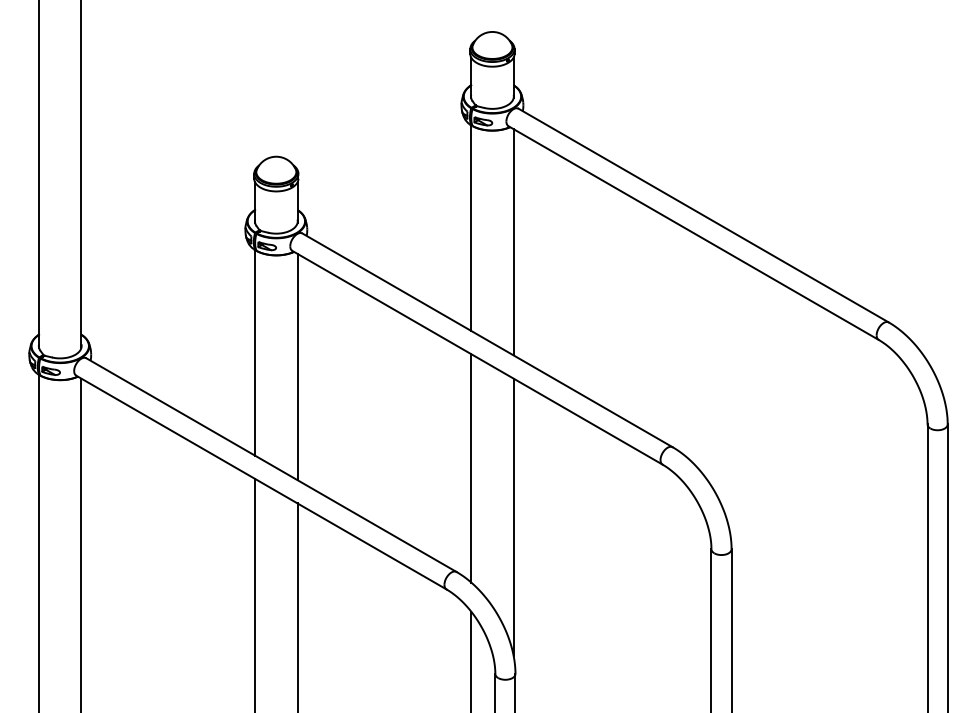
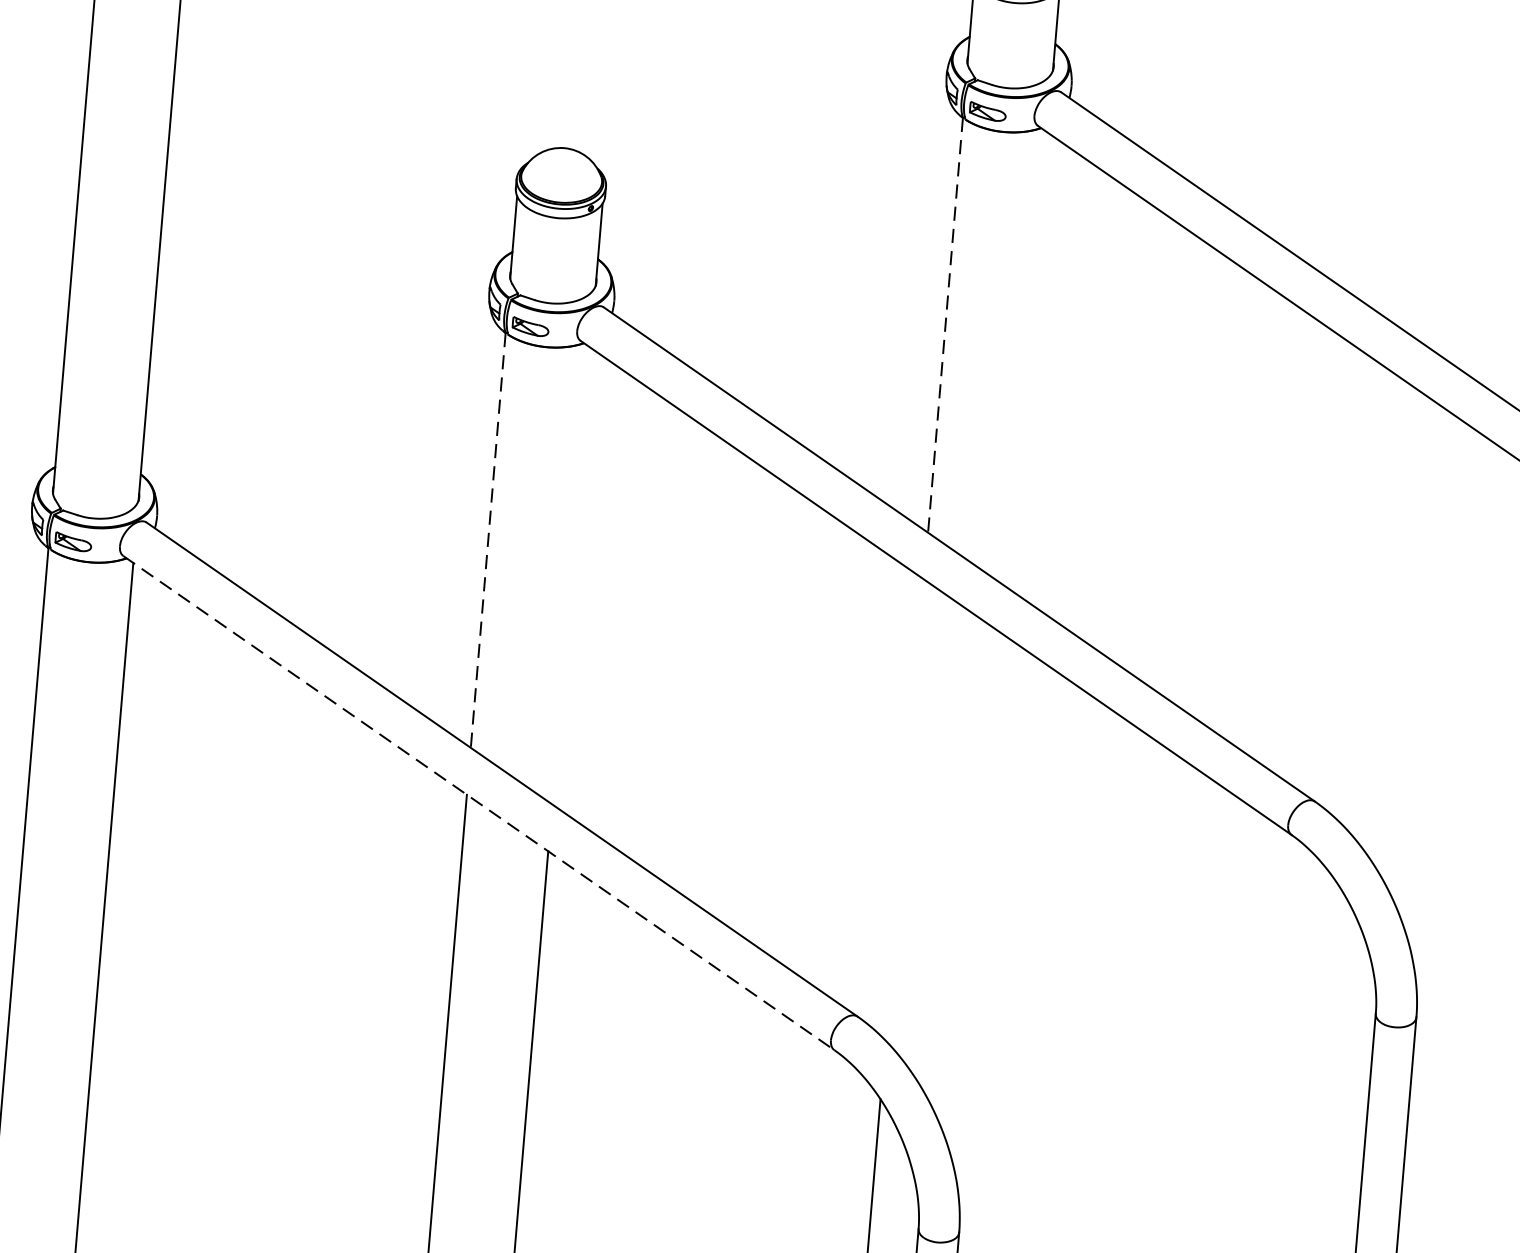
line: (471, 228) -> (945, 326), solid -> dashed
line: (513, 242) -> (1028, 361), removed
line: (255, 352) -> (489, 539), solid -> dashed
line: (297, 366) -> (571, 575), removed
line: (471, 468) -> (905, 810), removed
line: (261, 482) -> (479, 803), solid -> dashed
line: (513, 516) -> (981, 914), removed

